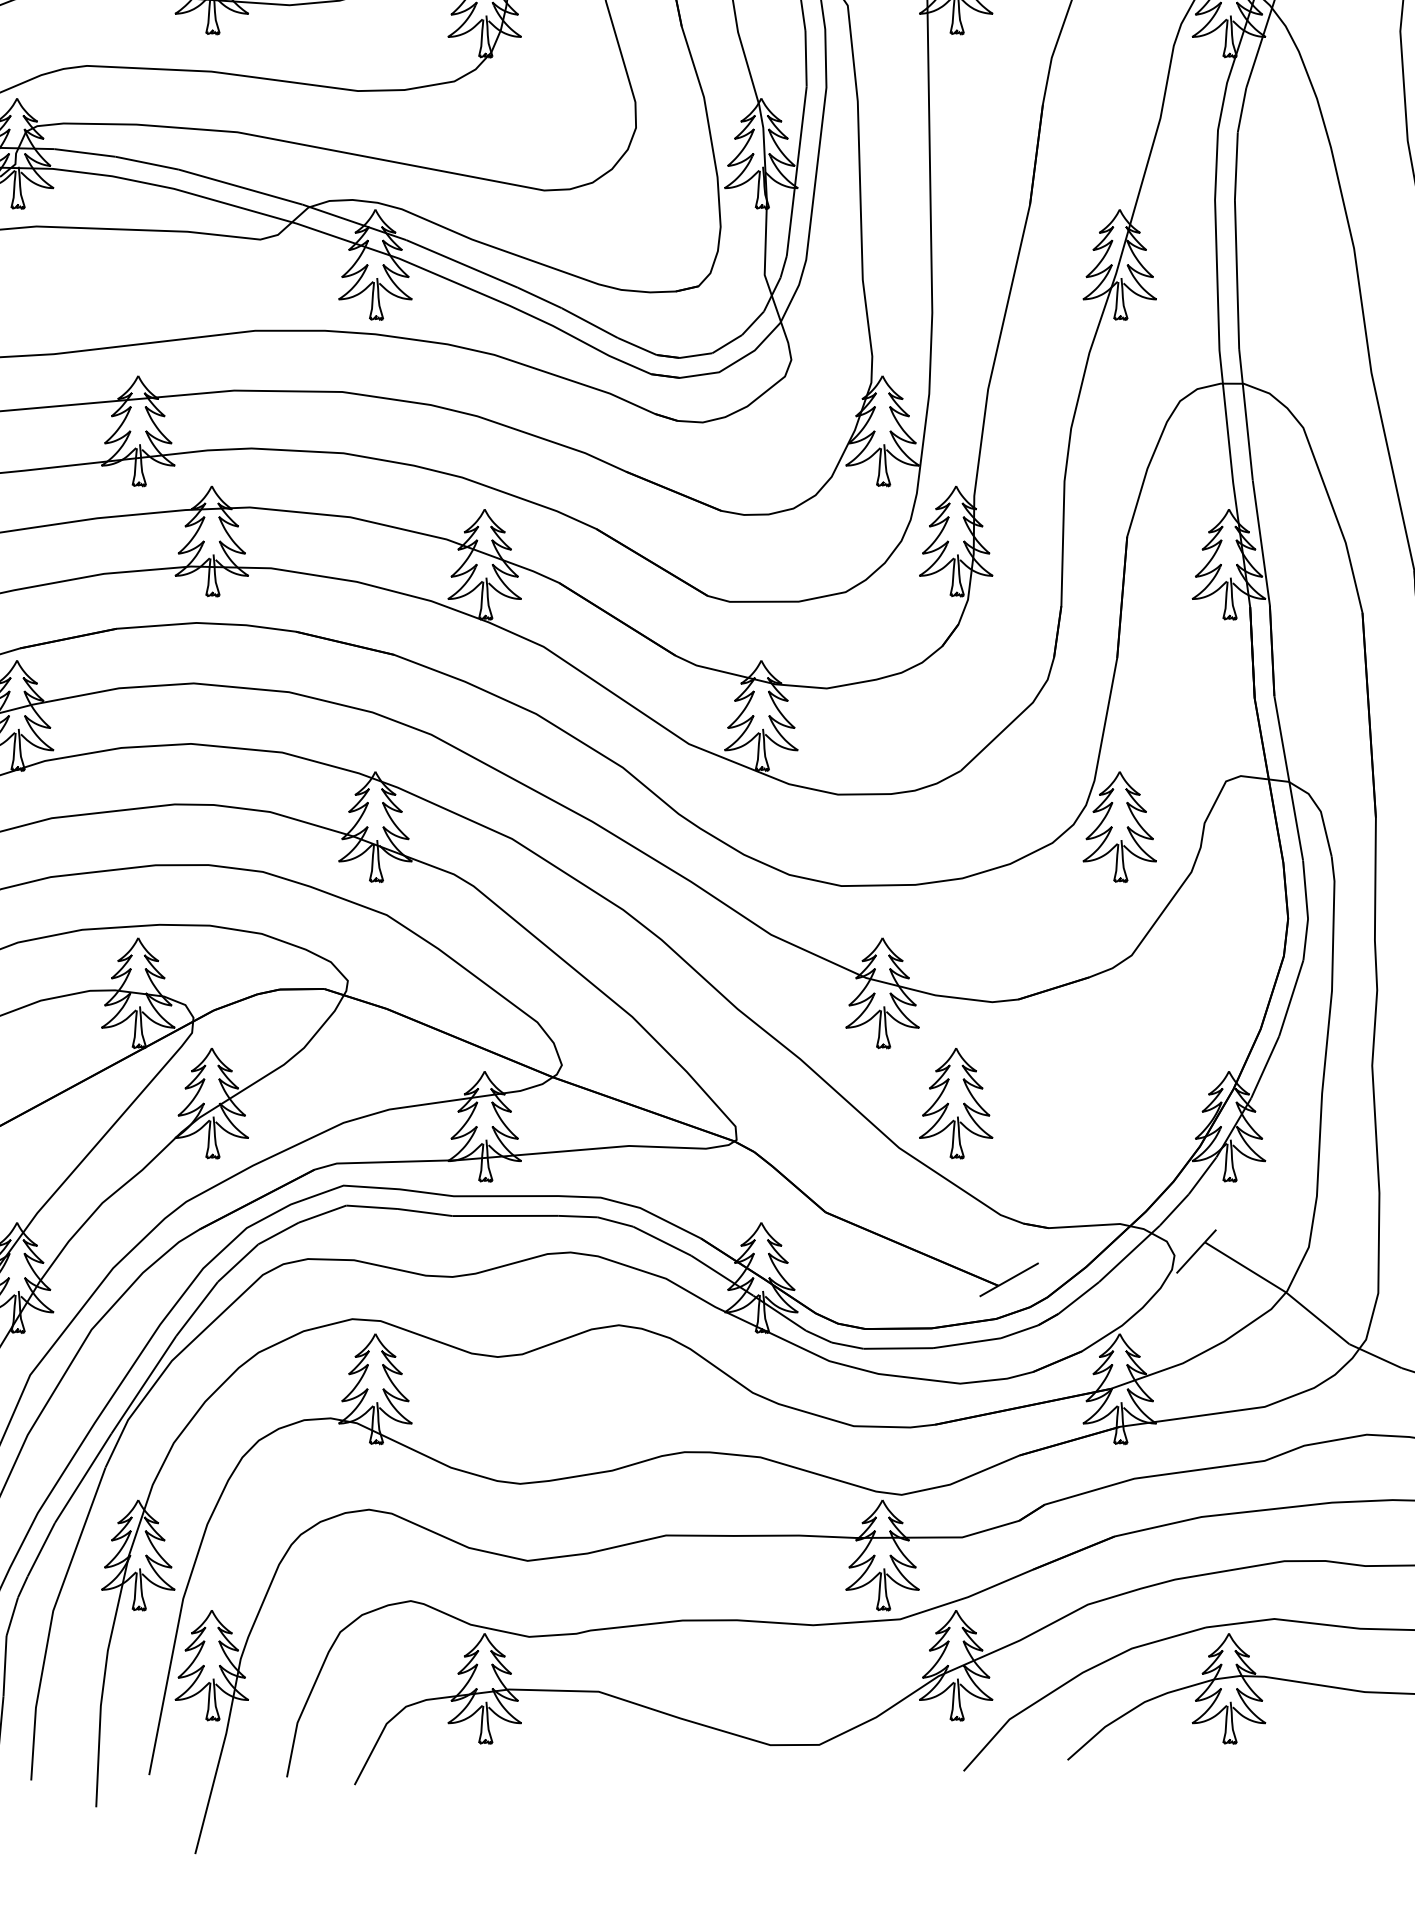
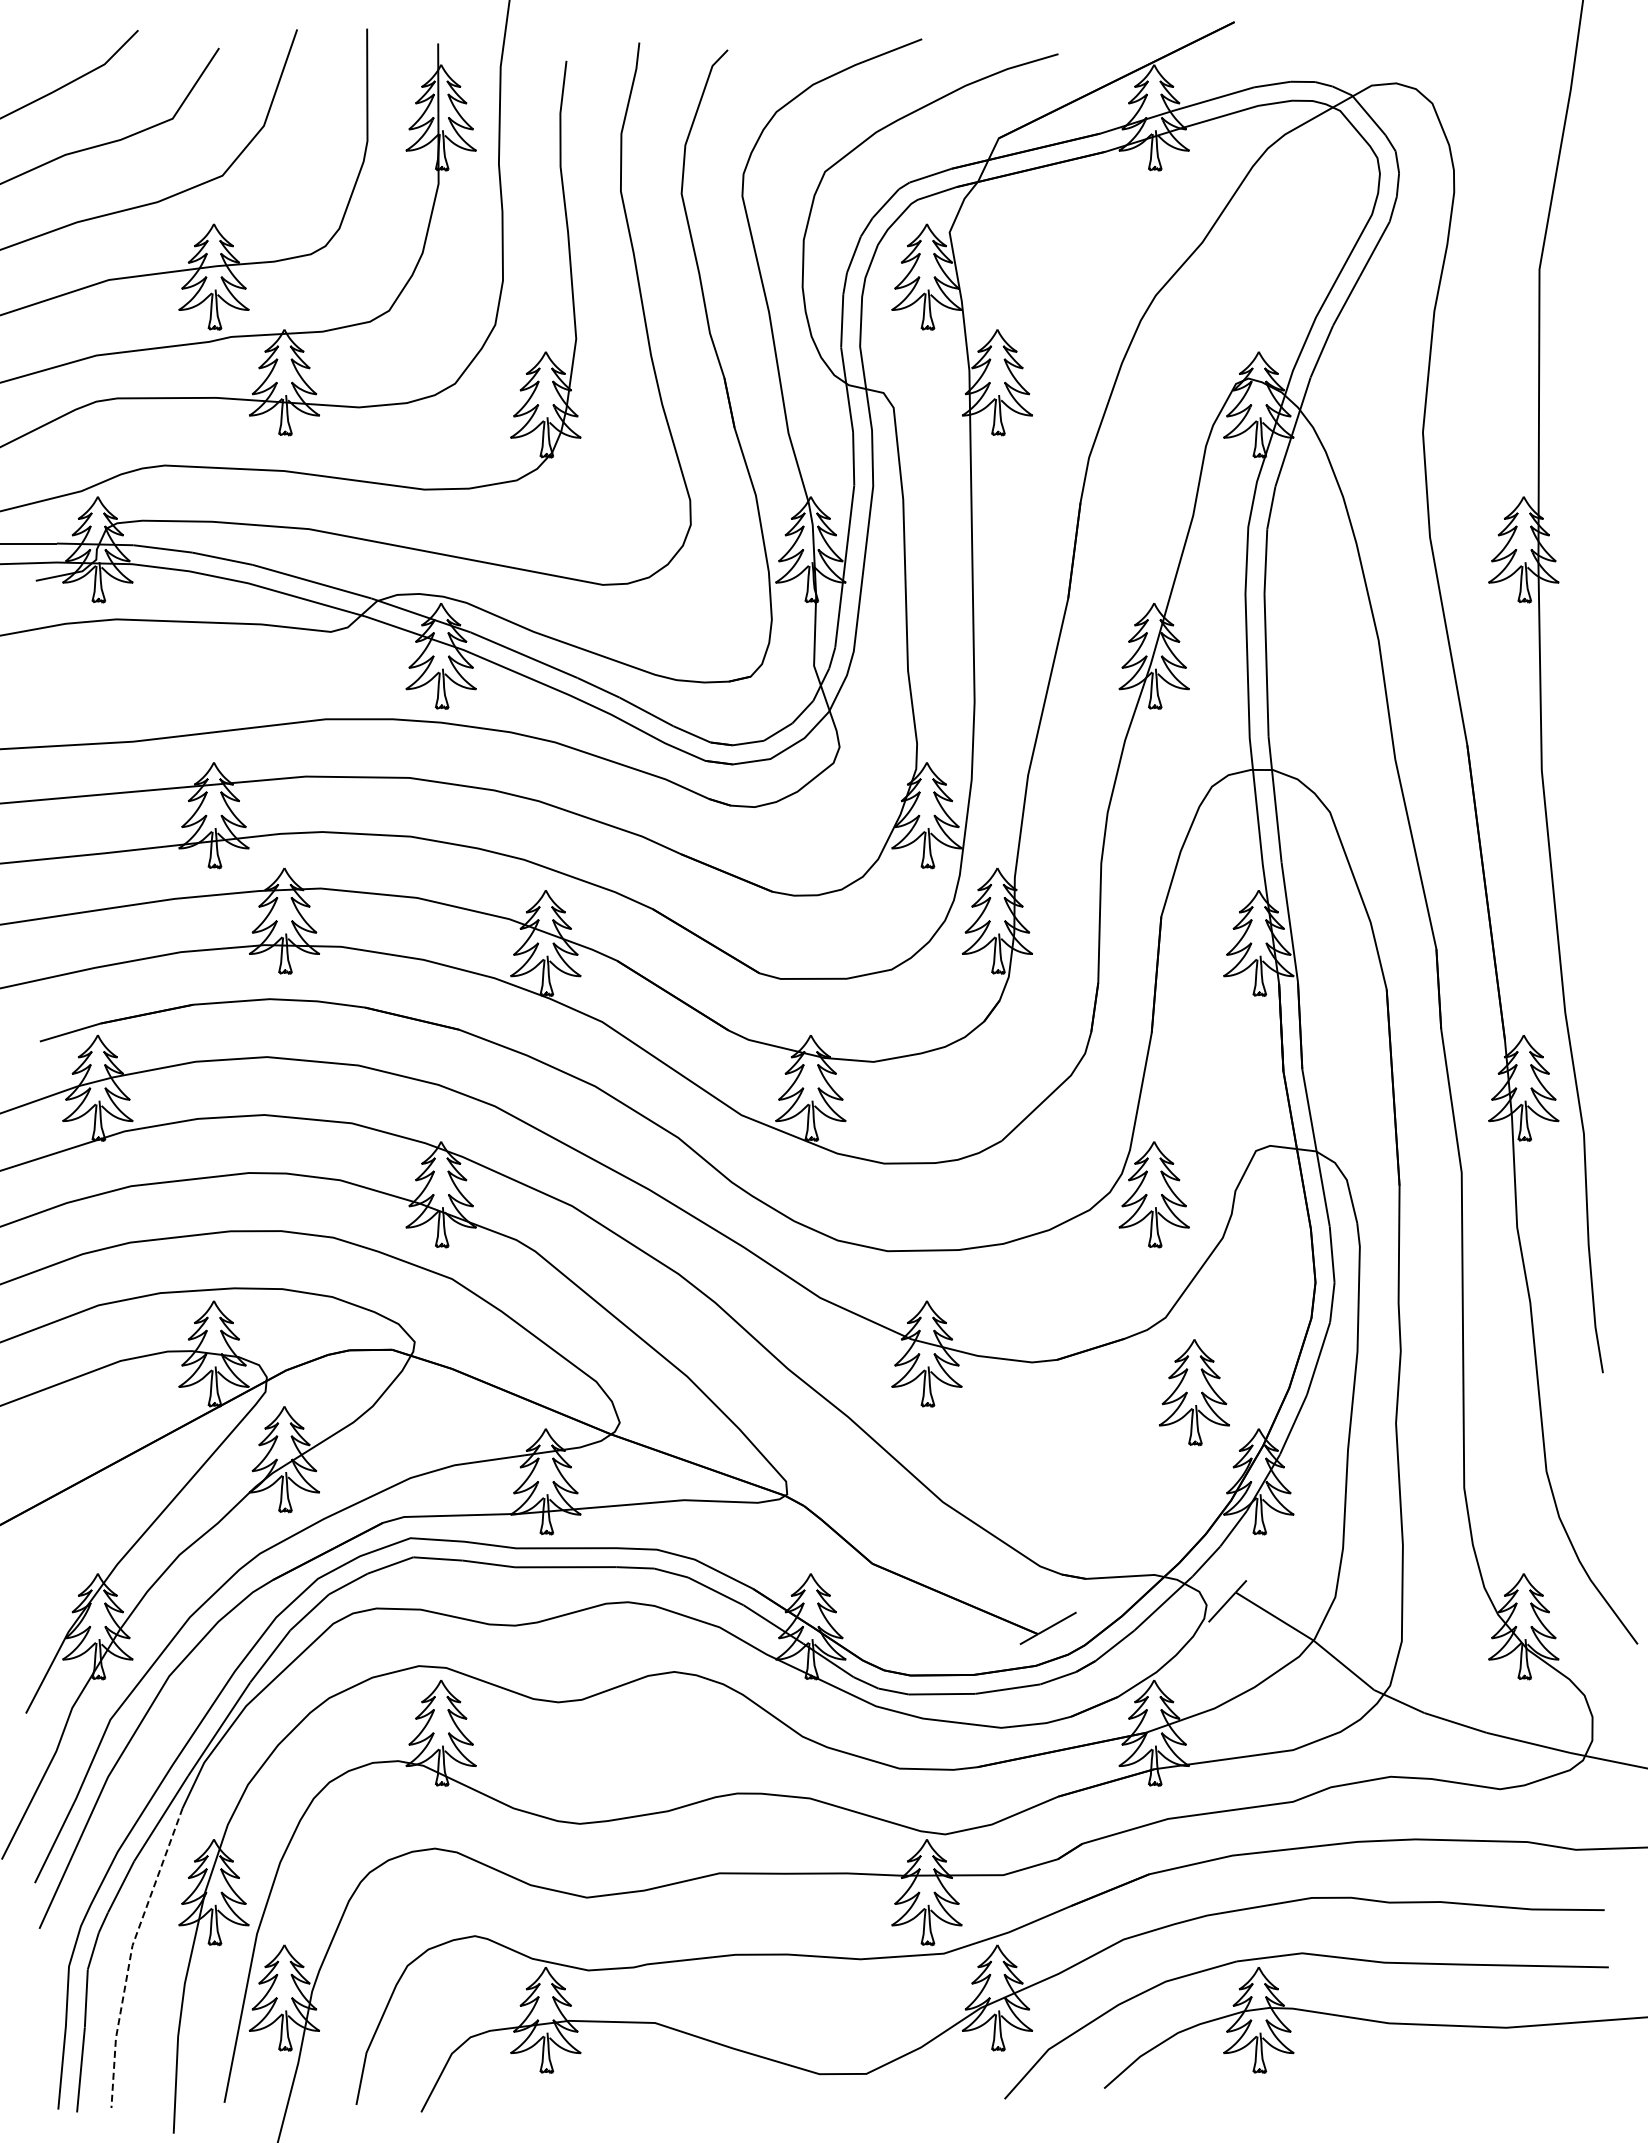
part: (956, 1103) -> (1194, 1392), moved
line: (51, 1620) -> (130, 1954), solid -> dashed

